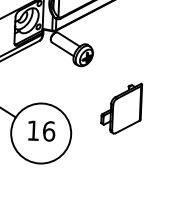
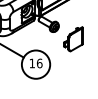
part: (121, 109) -> (73, 39), moved

